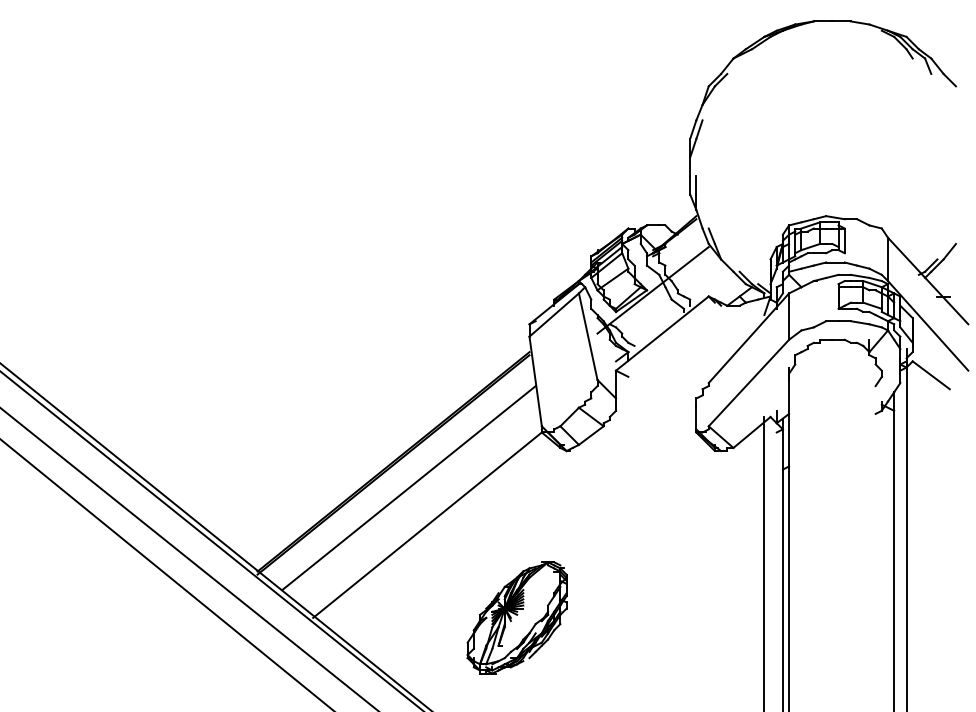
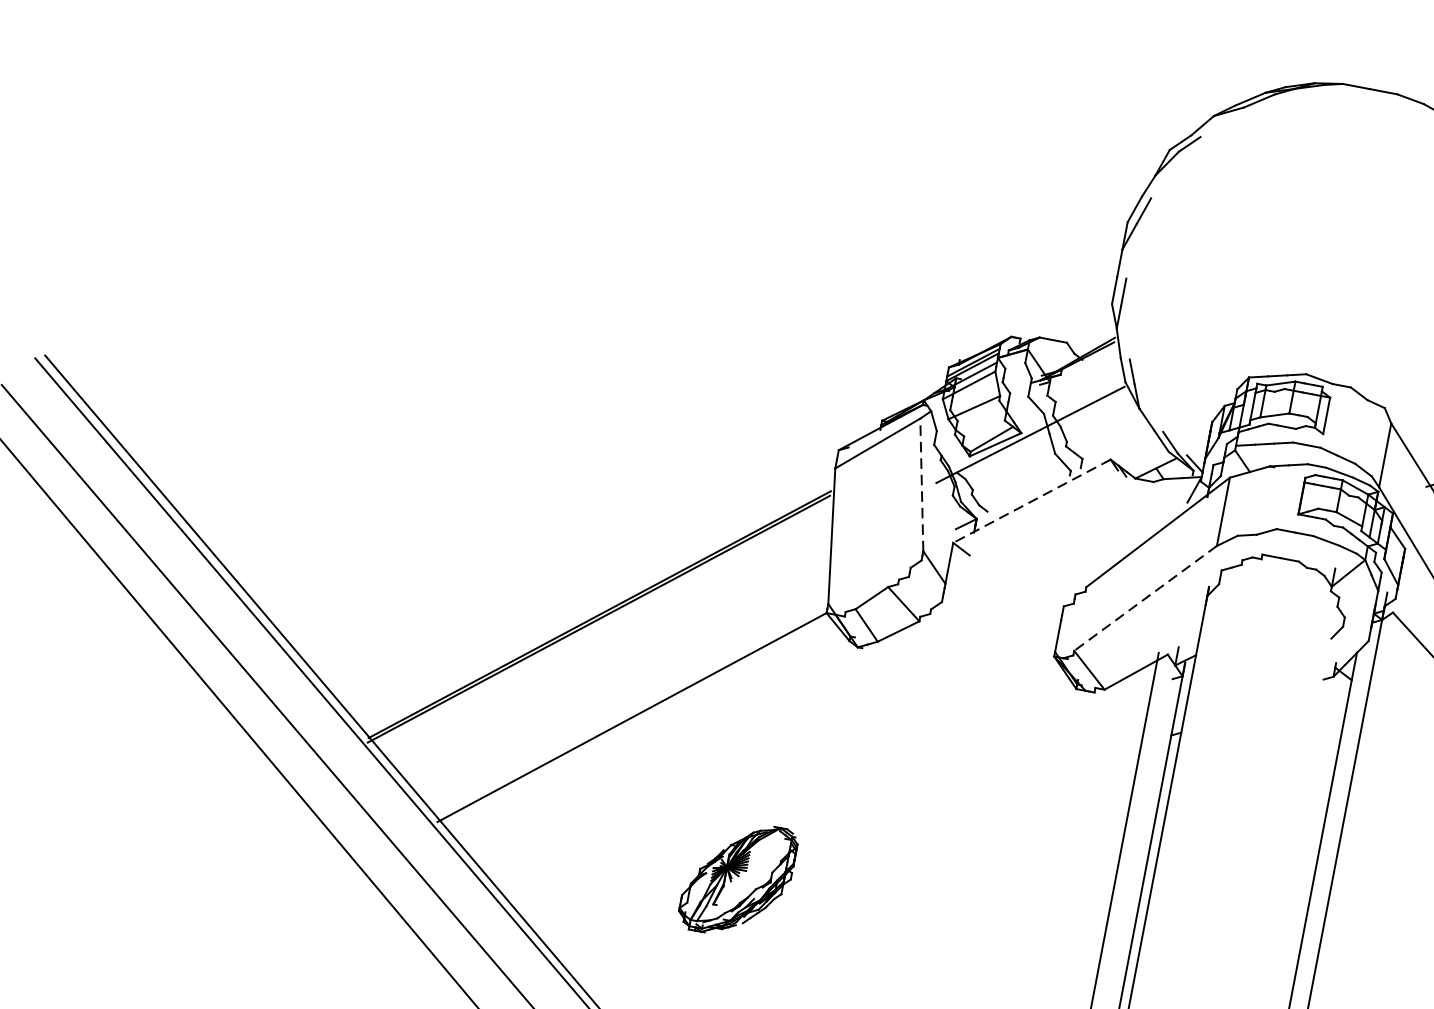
line: (662, 333) -> (1032, 501), solid -> dashed
line: (588, 336) -> (922, 484), solid -> dashed
line: (748, 383) -> (1144, 598), solid -> dashed
line: (408, 488) -> (614, 658), removed
part: (516, 617) -> (737, 878), size x0.7

